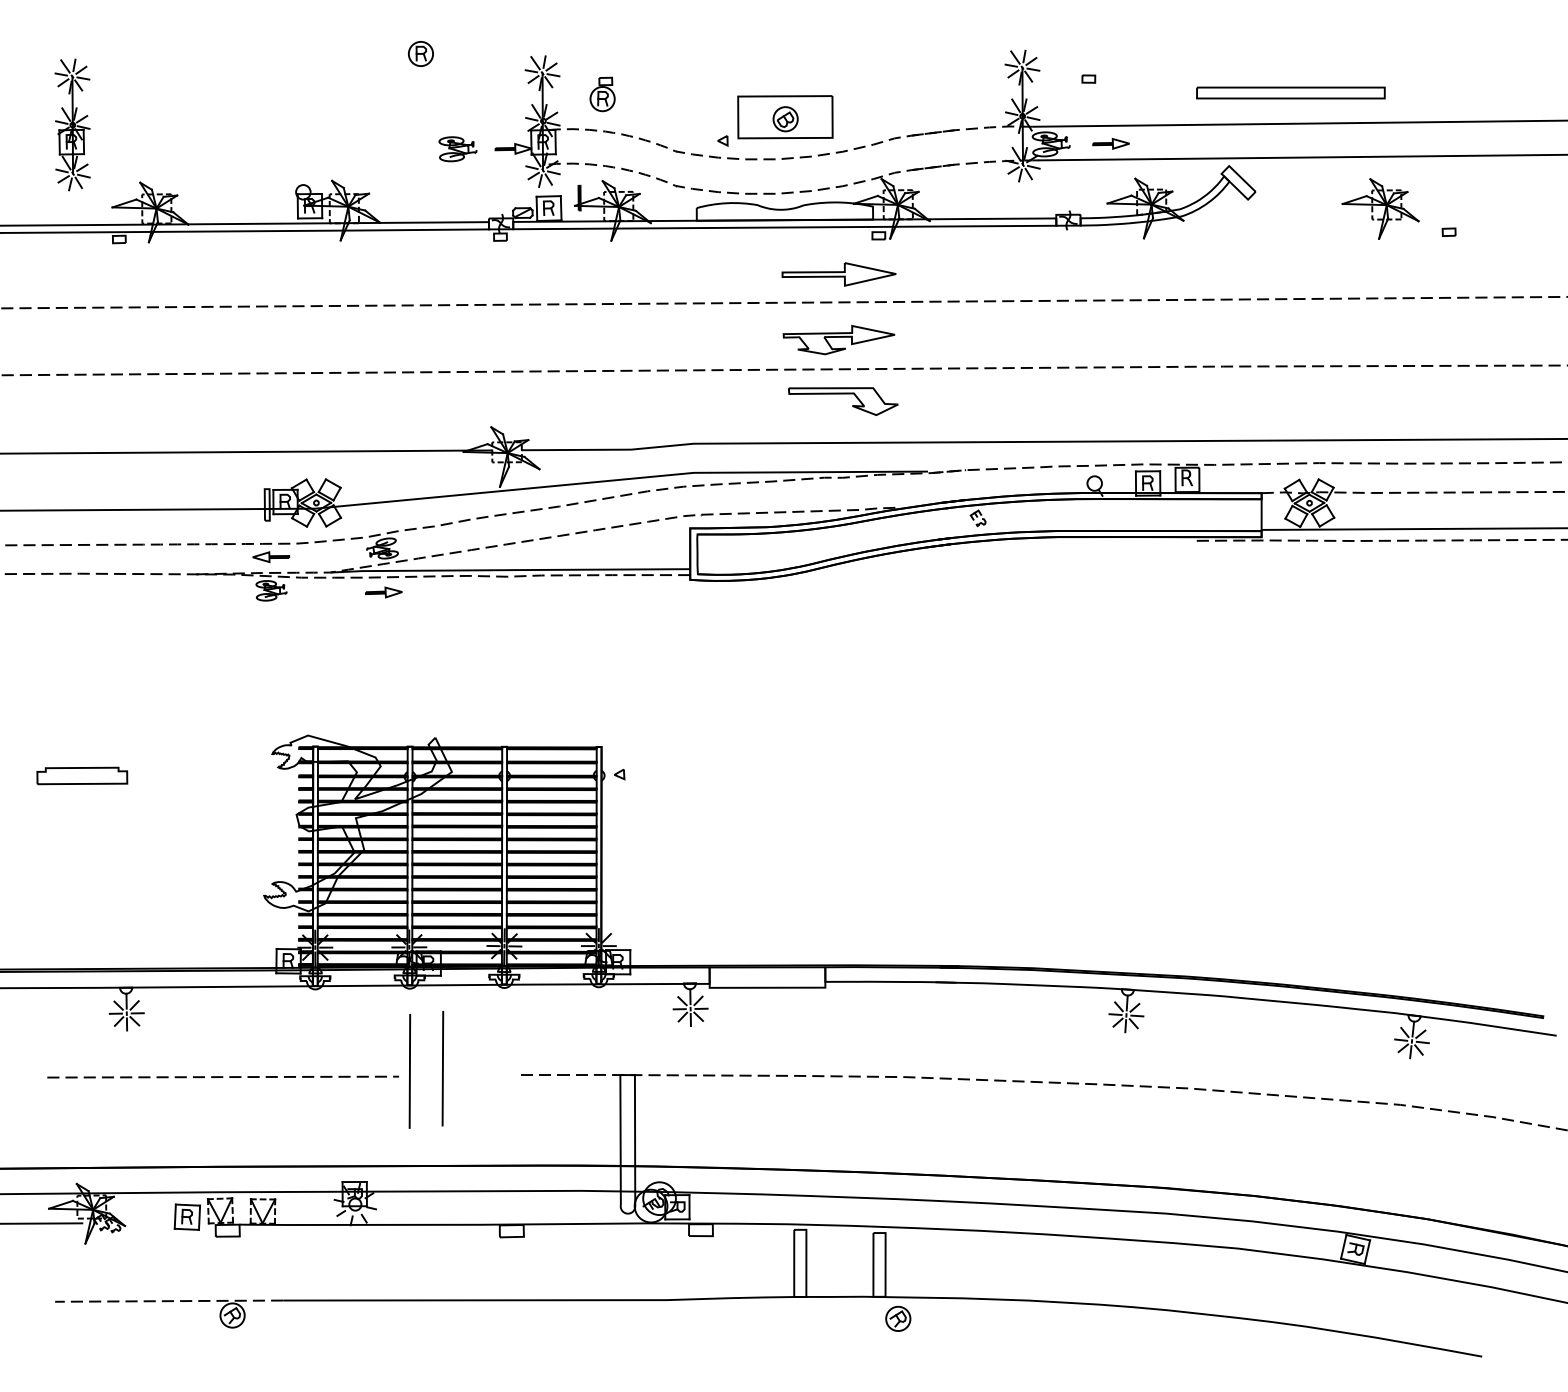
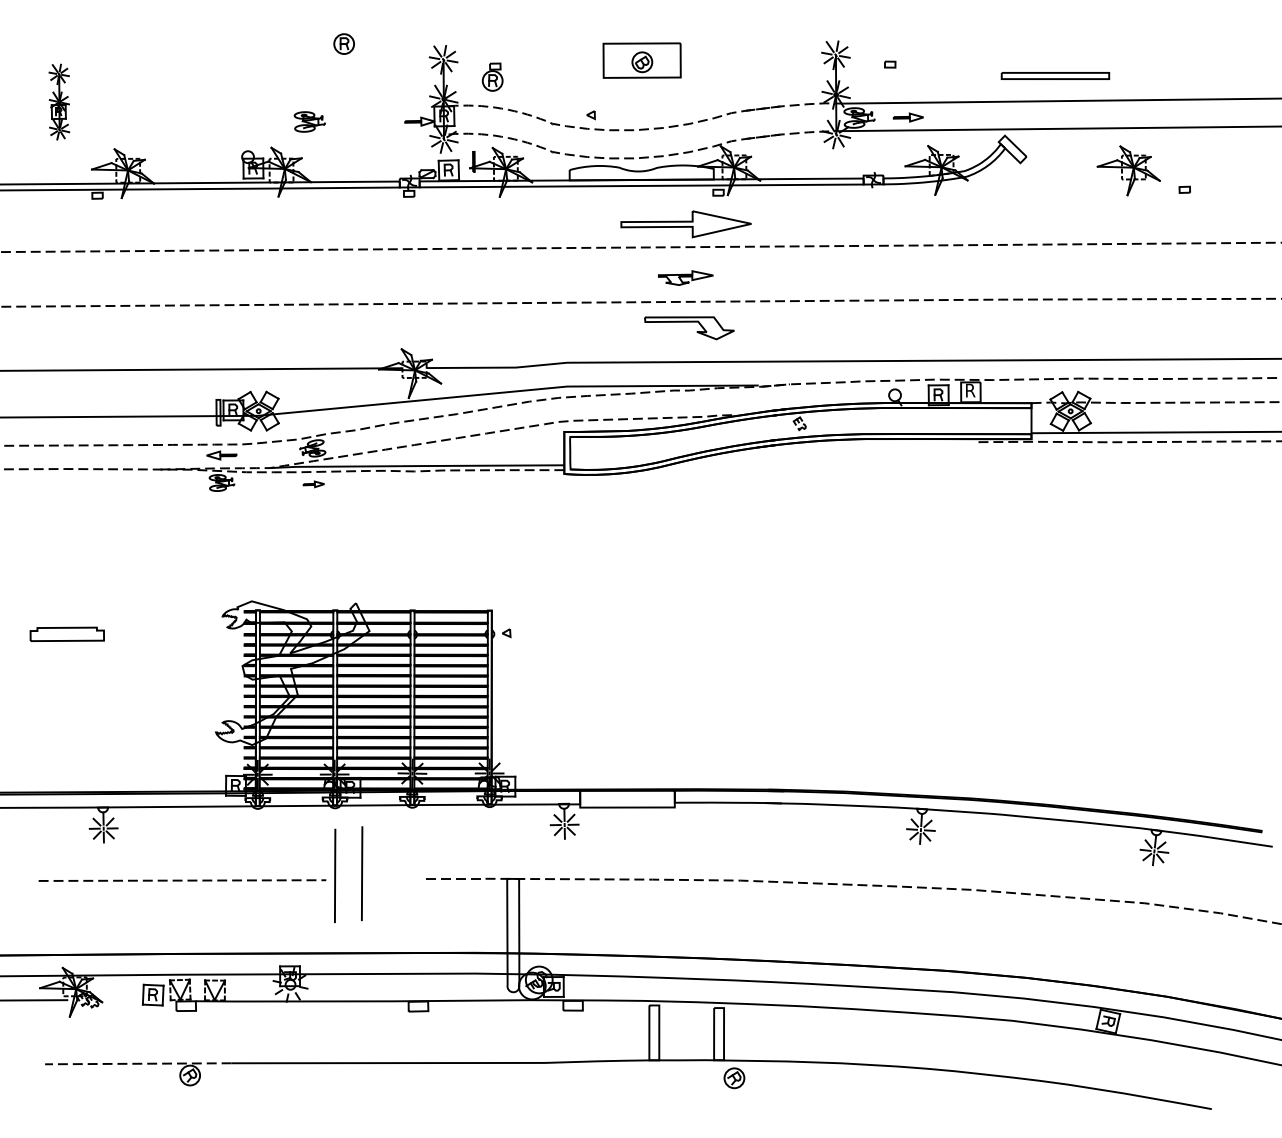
part: (1290, 92) -> (1055, 75), size x0.7
part: (785, 117) -> (642, 60), moved
part: (72, 124) -> (59, 101), size x0.7
part: (457, 149) -> (309, 122), moved
part: (838, 274) -> (685, 224), size x1.4
part: (838, 340) -> (685, 278), size x0.6
part: (383, 592) -> (313, 484), size x0.7

